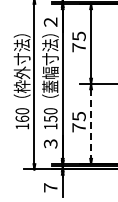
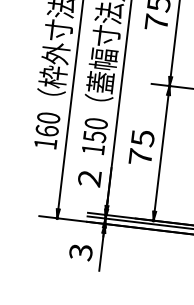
line: (91, 124) -> (162, 154), dashed -> solid
text: (50, 143) -> (89, 177), 3 -> 2
text: (50, 187) -> (80, 251), 7 -> 3

